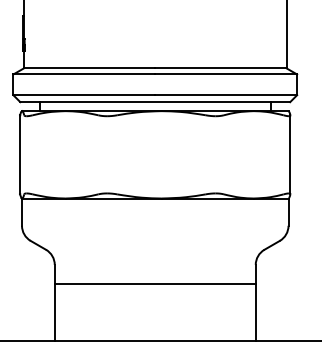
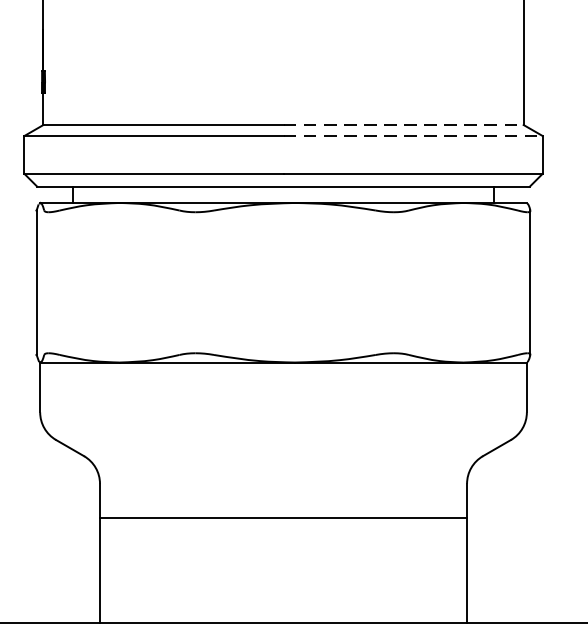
line: (221, 68) -> (404, 125), solid -> dashed
line: (226, 74) -> (413, 136), solid -> dashed

